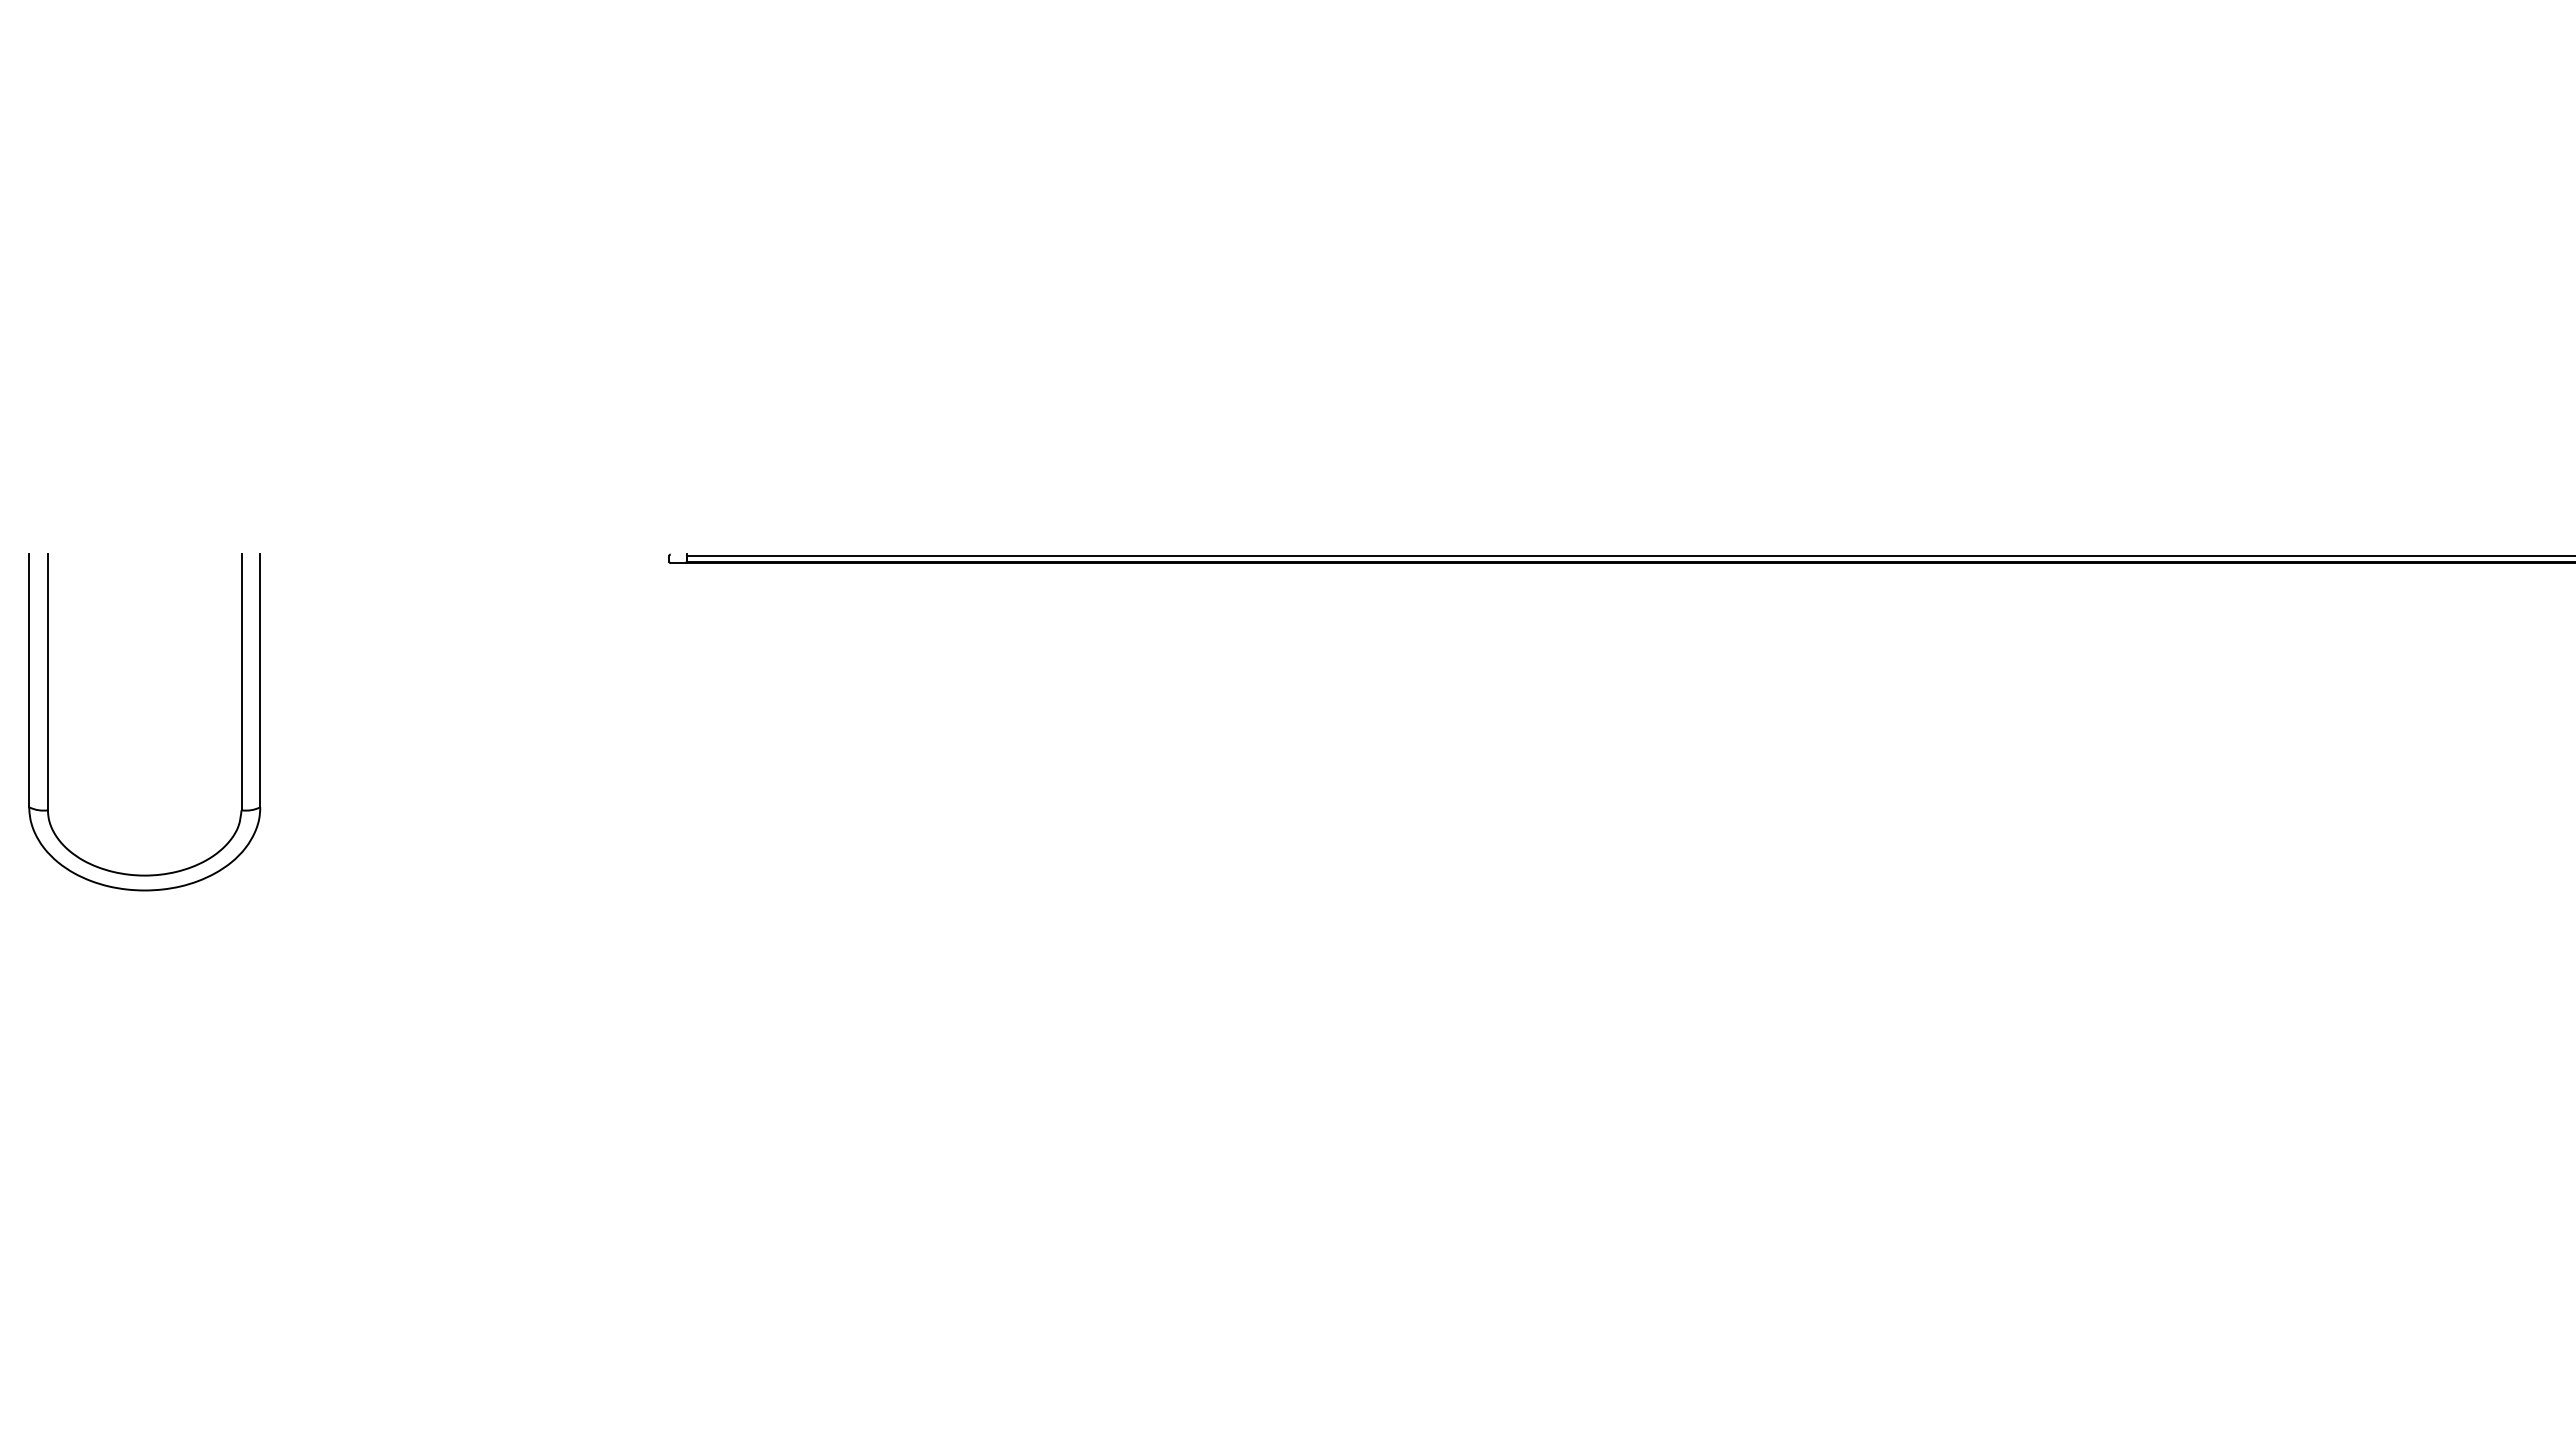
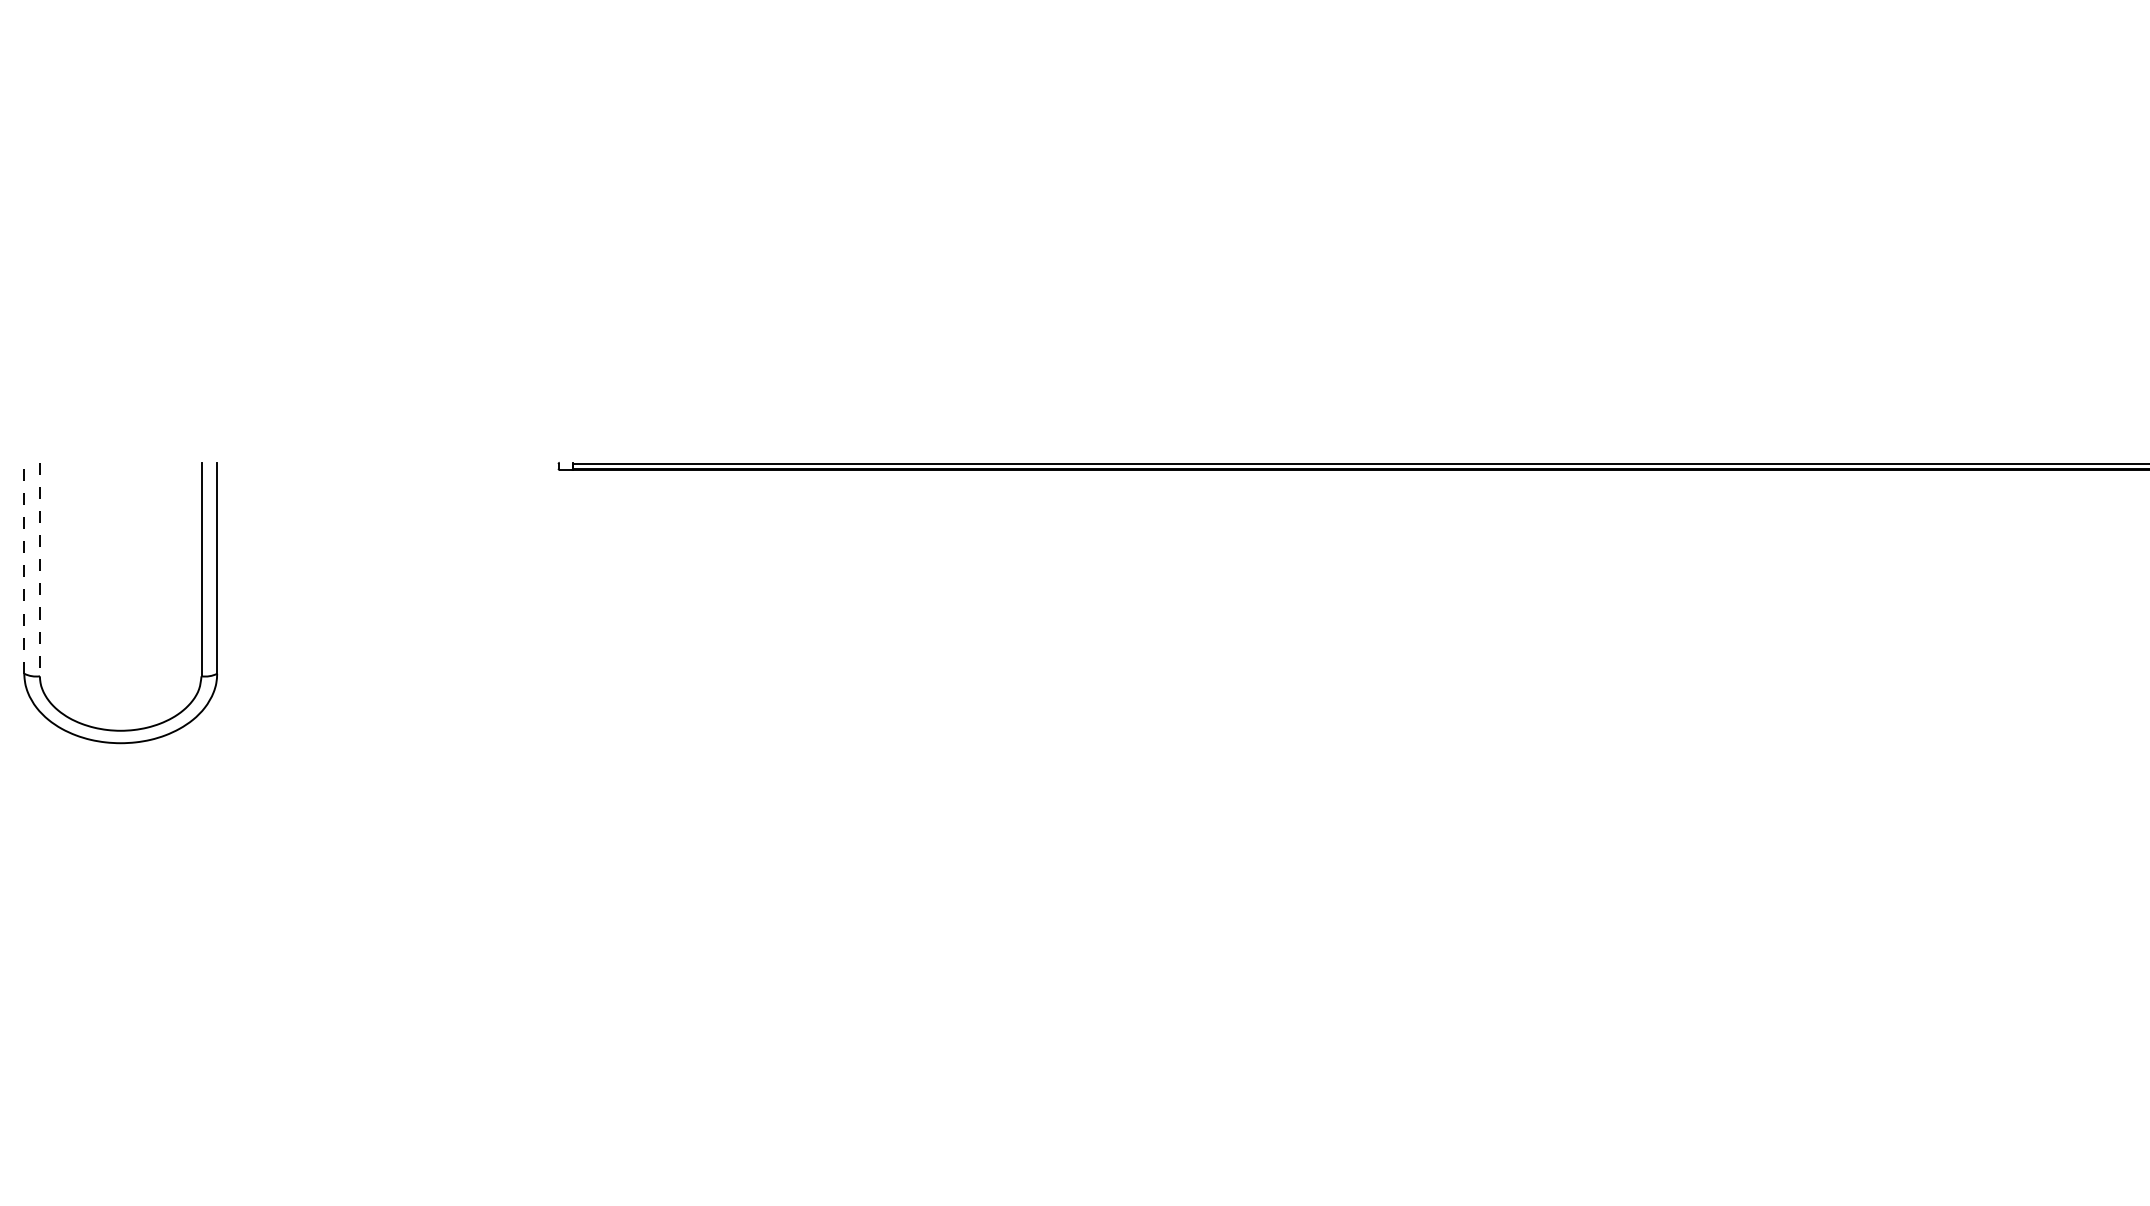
line: (29, 680) -> (24, 567), solid -> dashed
line: (47, 682) -> (39, 569), solid -> dashed

